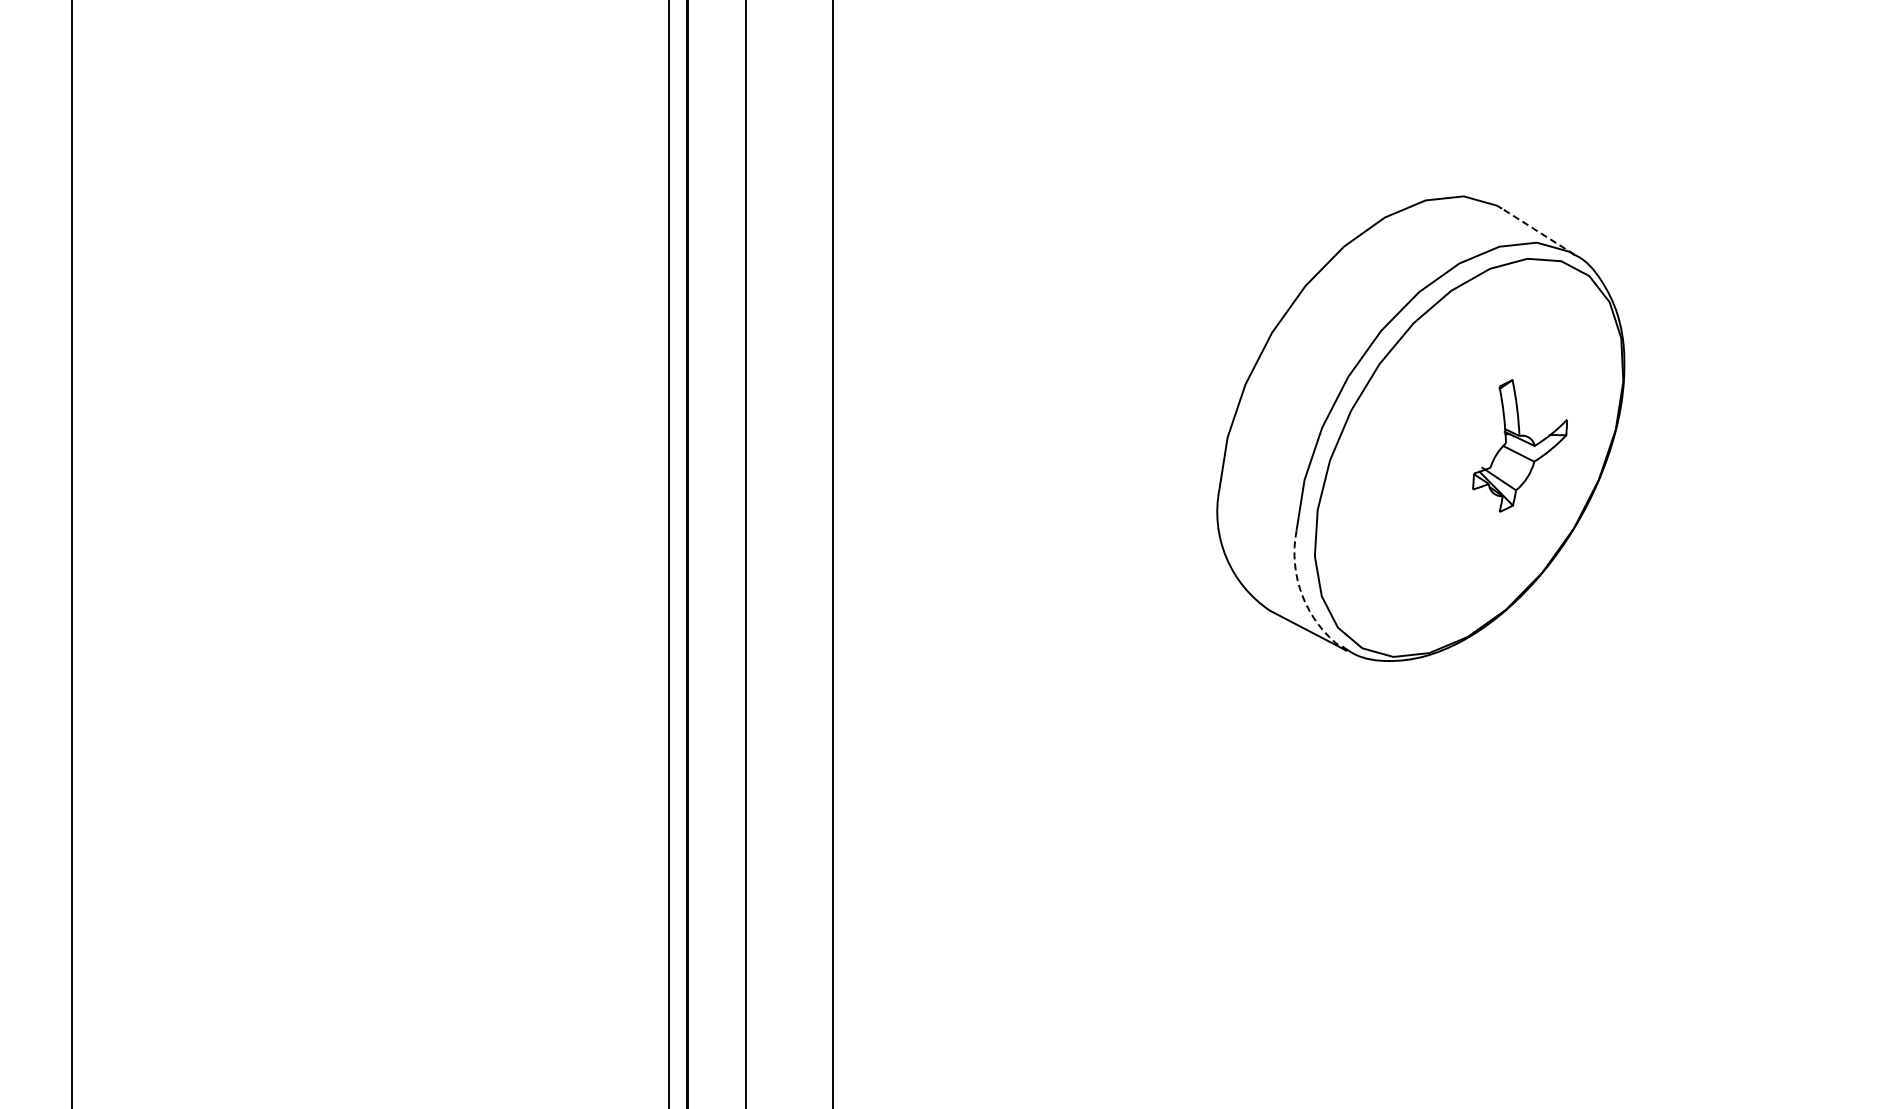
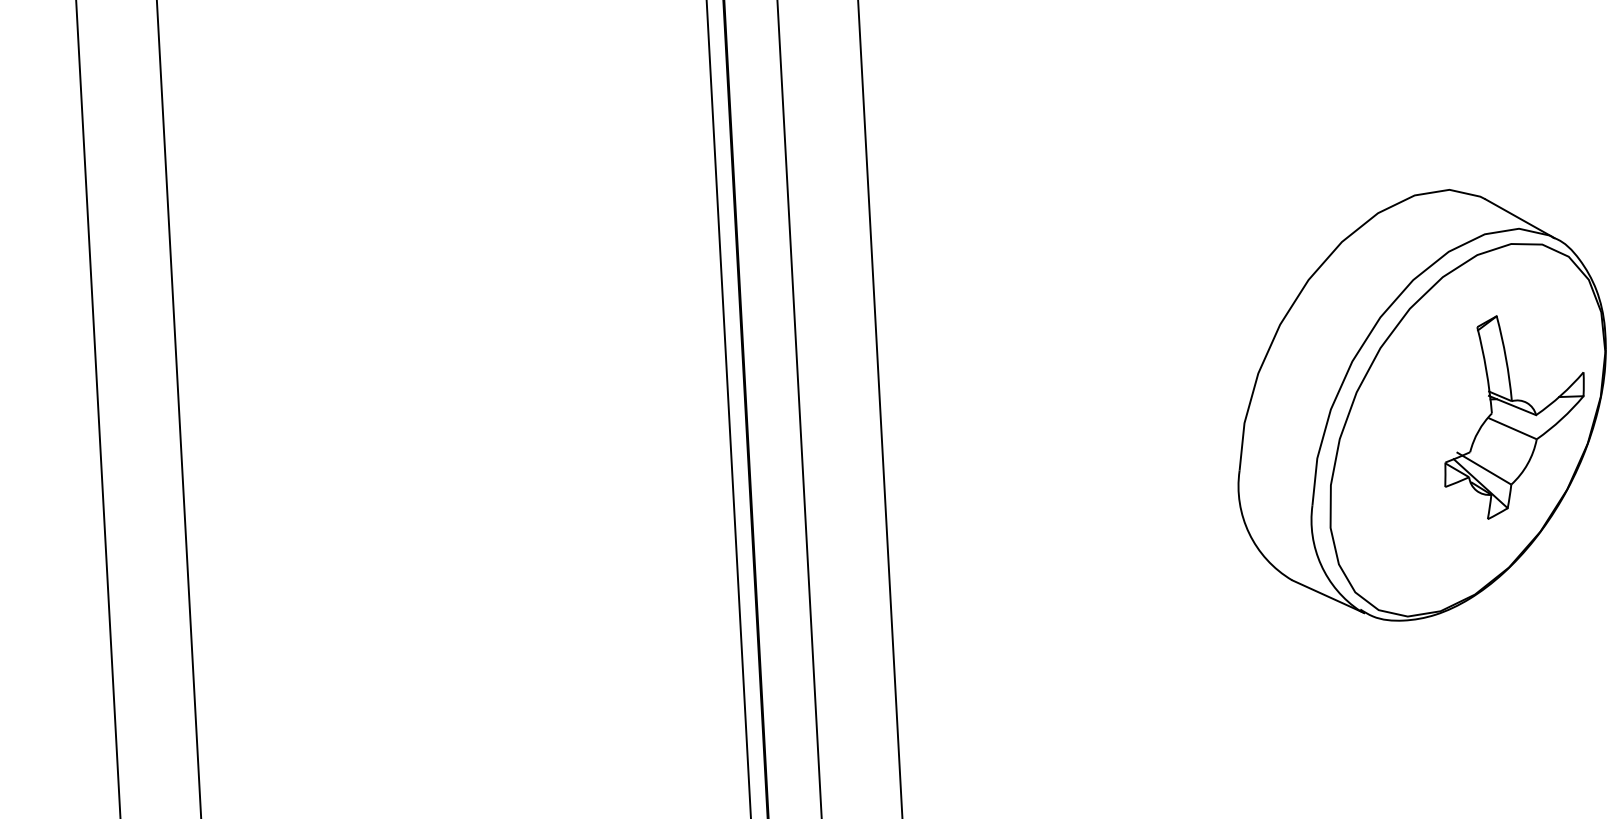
line: (1538, 231) -> (1519, 218), dashed -> solid
part: (1519, 445) -> (1513, 415), size x1.67
arc: (1302, 595) -> (1321, 564), dashed -> solid

